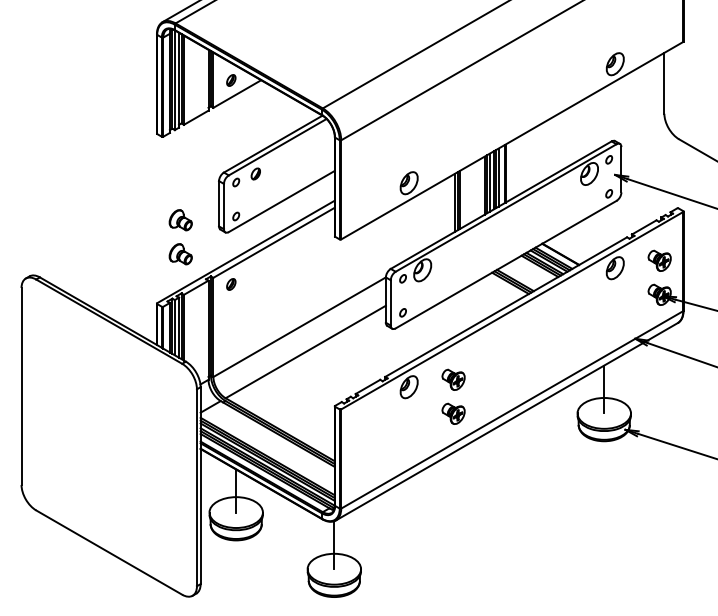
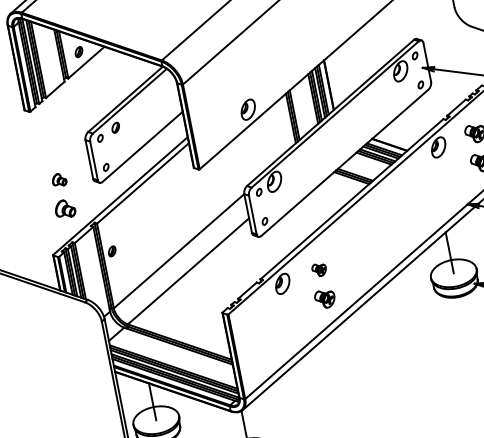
part: (180, 220) -> (59, 180), size x0.7
part: (231, 284) -> (112, 251), moved
part: (453, 379) -> (319, 269), size x0.7

